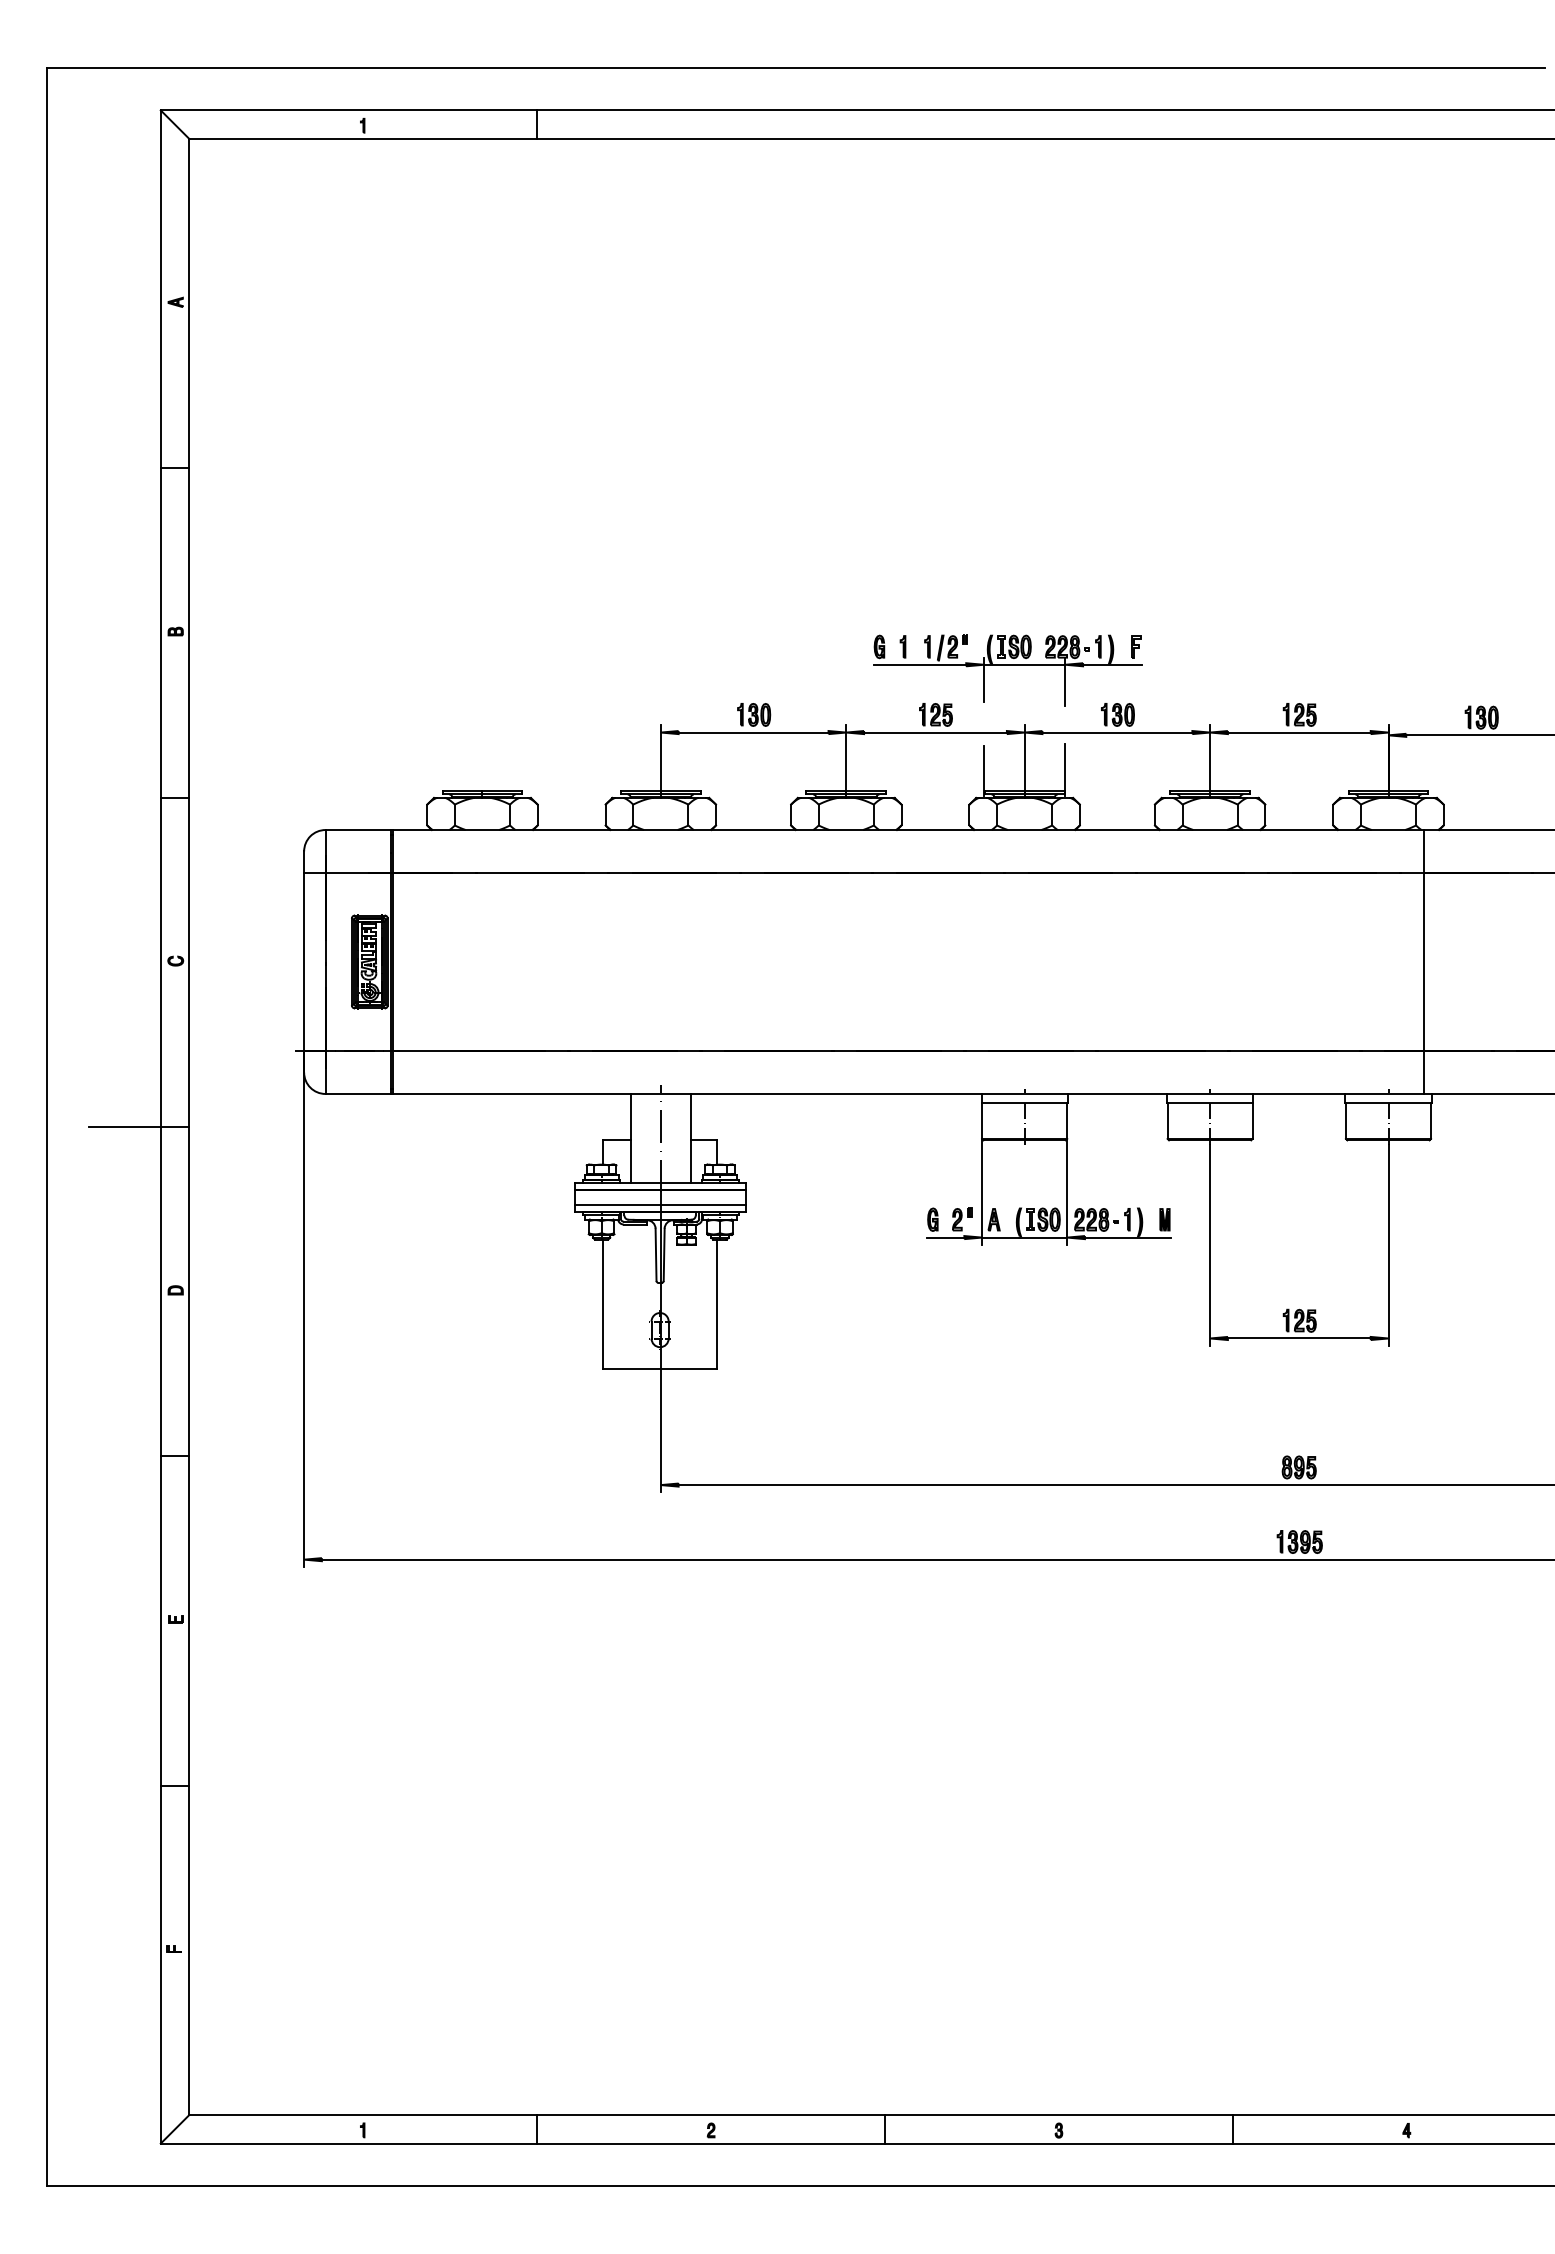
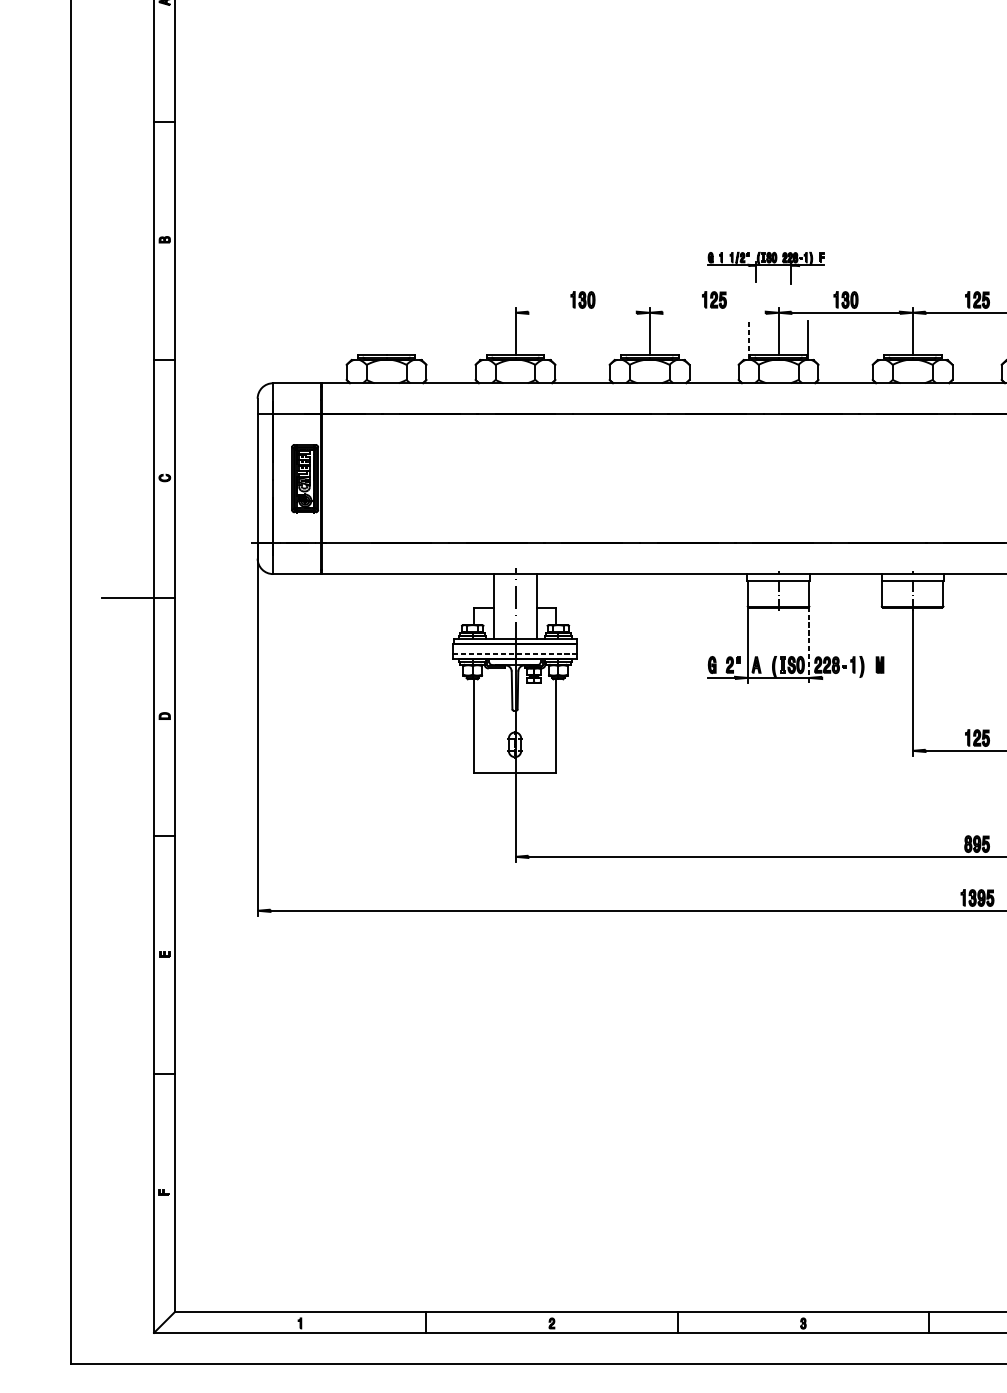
part: (1007, 670) -> (766, 267), size x0.6
line: (753, 732) -> (582, 312), removed
line: (935, 732) -> (714, 312), removed
line: (984, 770) -> (749, 340), solid -> dashed
line: (1067, 1191) -> (809, 644), solid -> dashed
line: (660, 1204) -> (515, 654), solid -> dashed
line: (1127, 1237) -> (852, 677), removed

